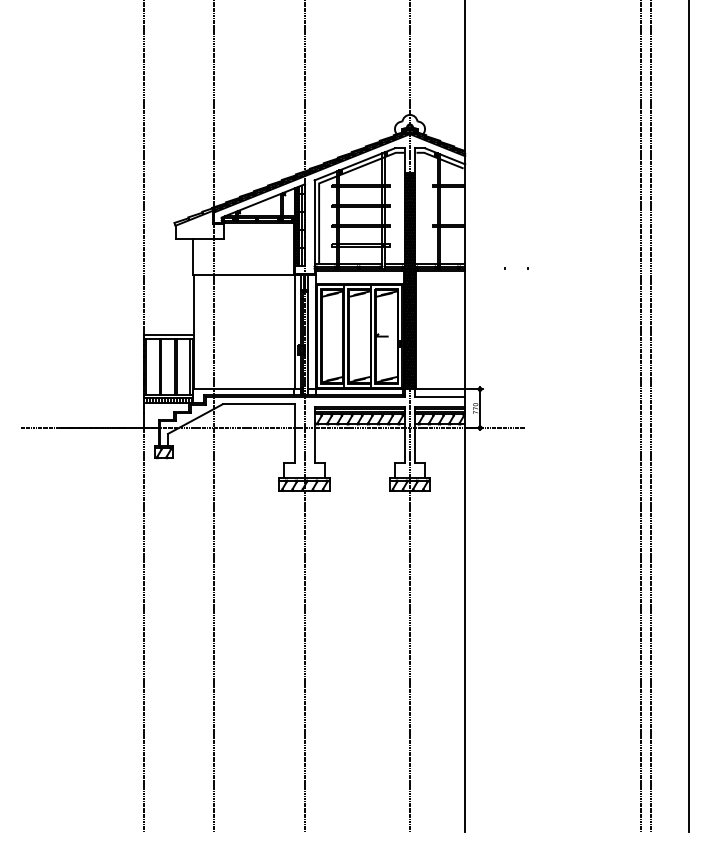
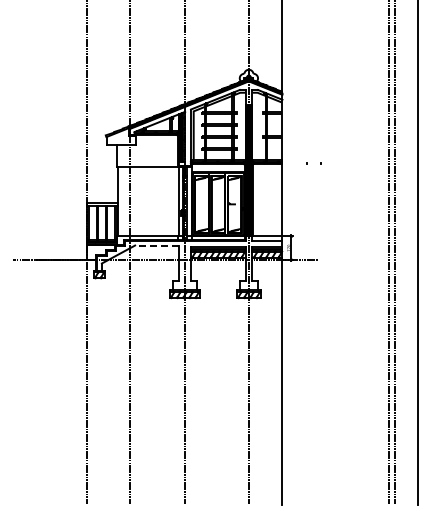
line: (257, 404) -> (156, 245), solid -> dashed

